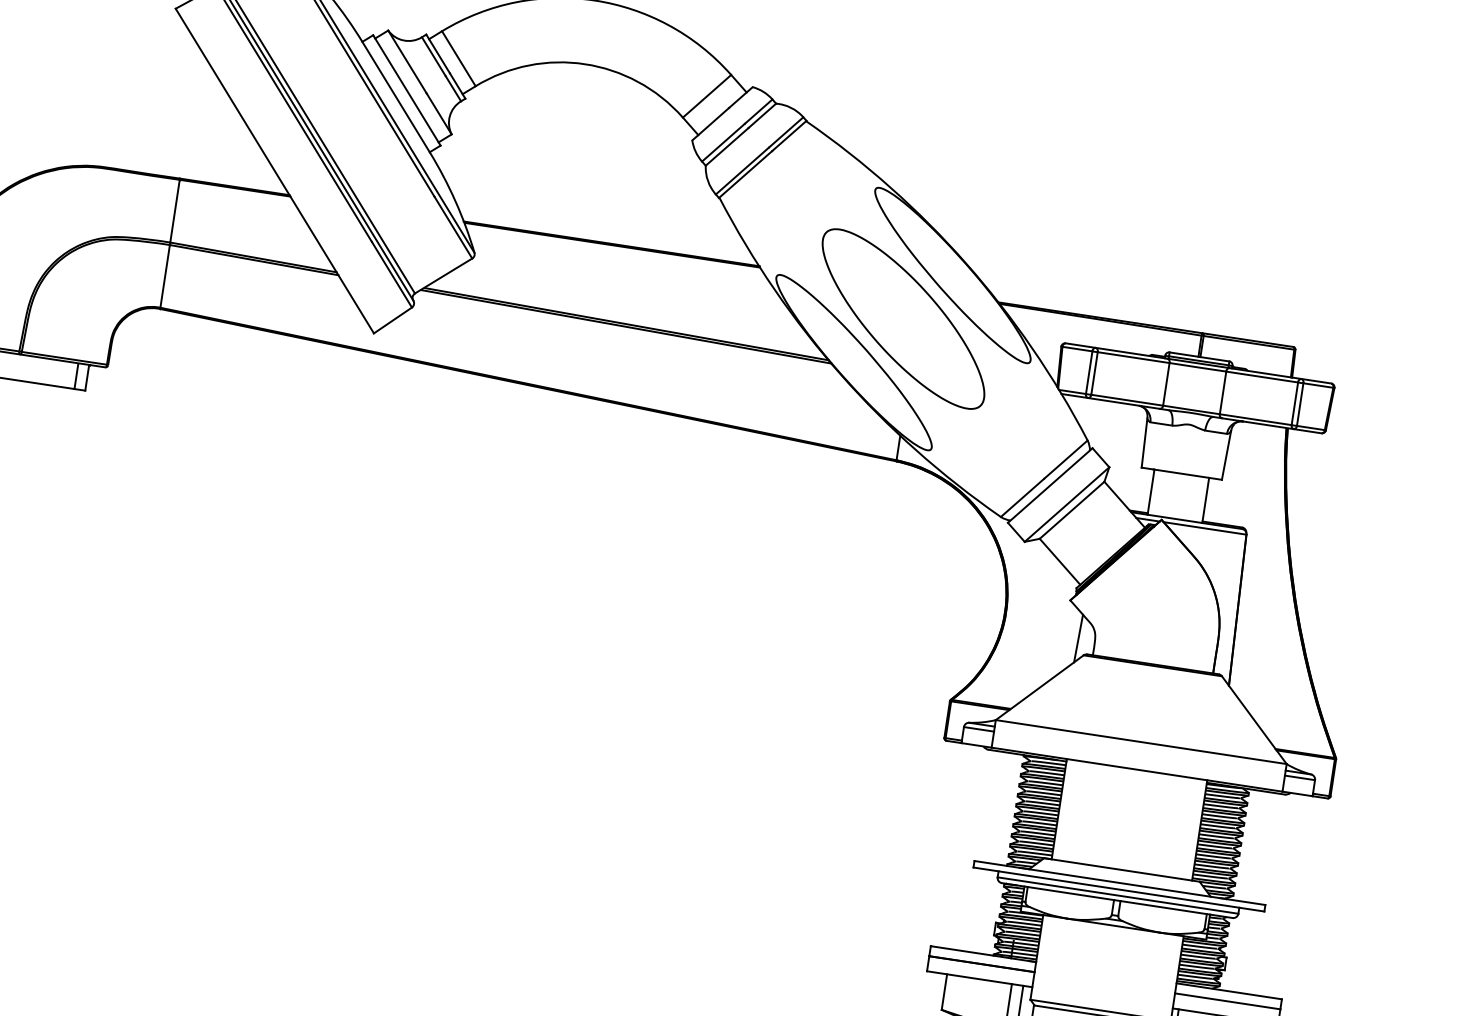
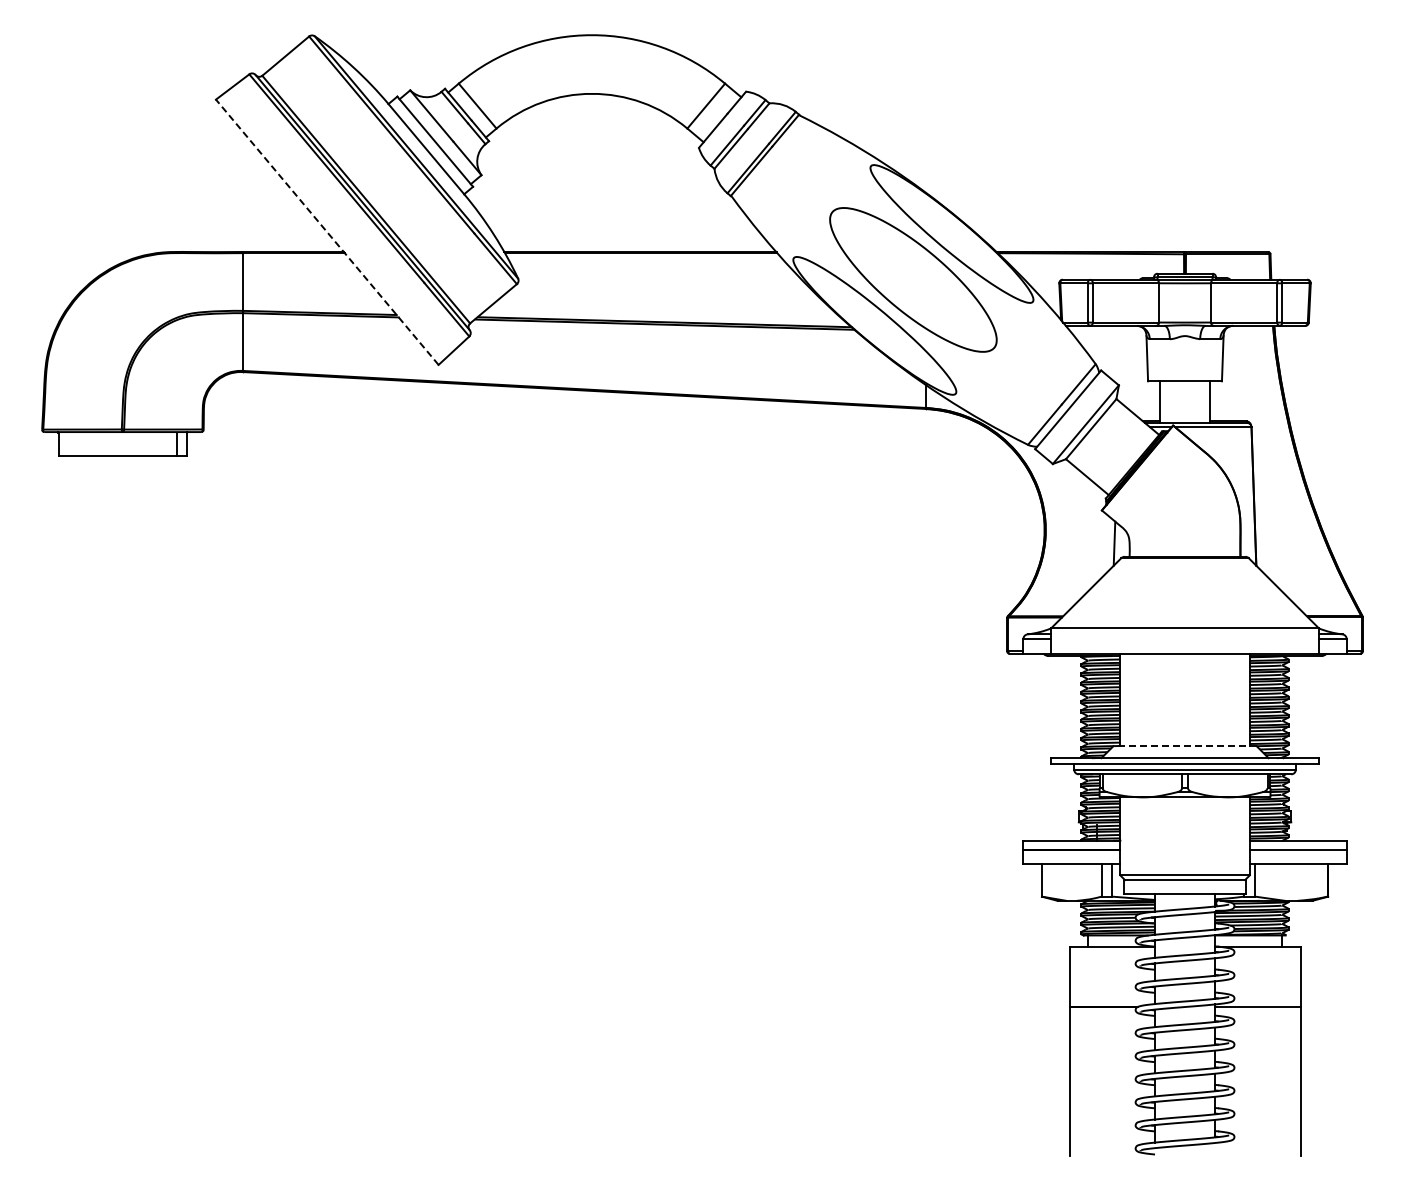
line: (274, 170) -> (326, 231), solid -> dashed
line: (1122, 870) -> (1185, 746), solid -> dashed

